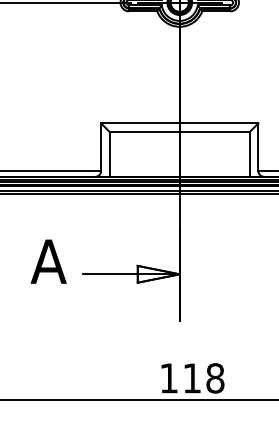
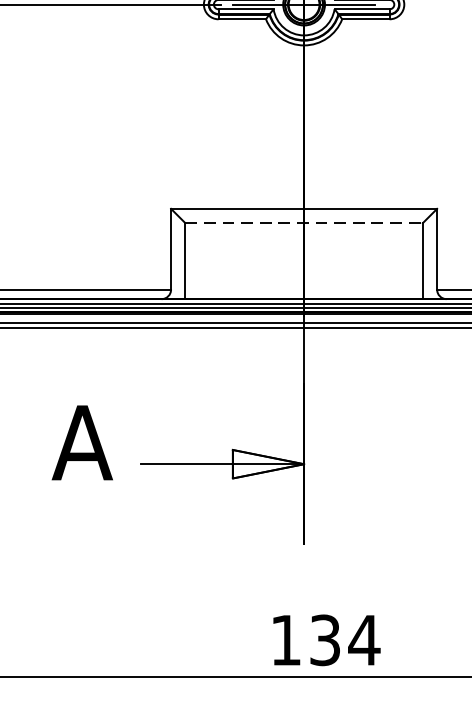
line: (180, 131) -> (305, 222), solid -> dashed
text: (203, 378) -> (344, 640), 118 -> 134

